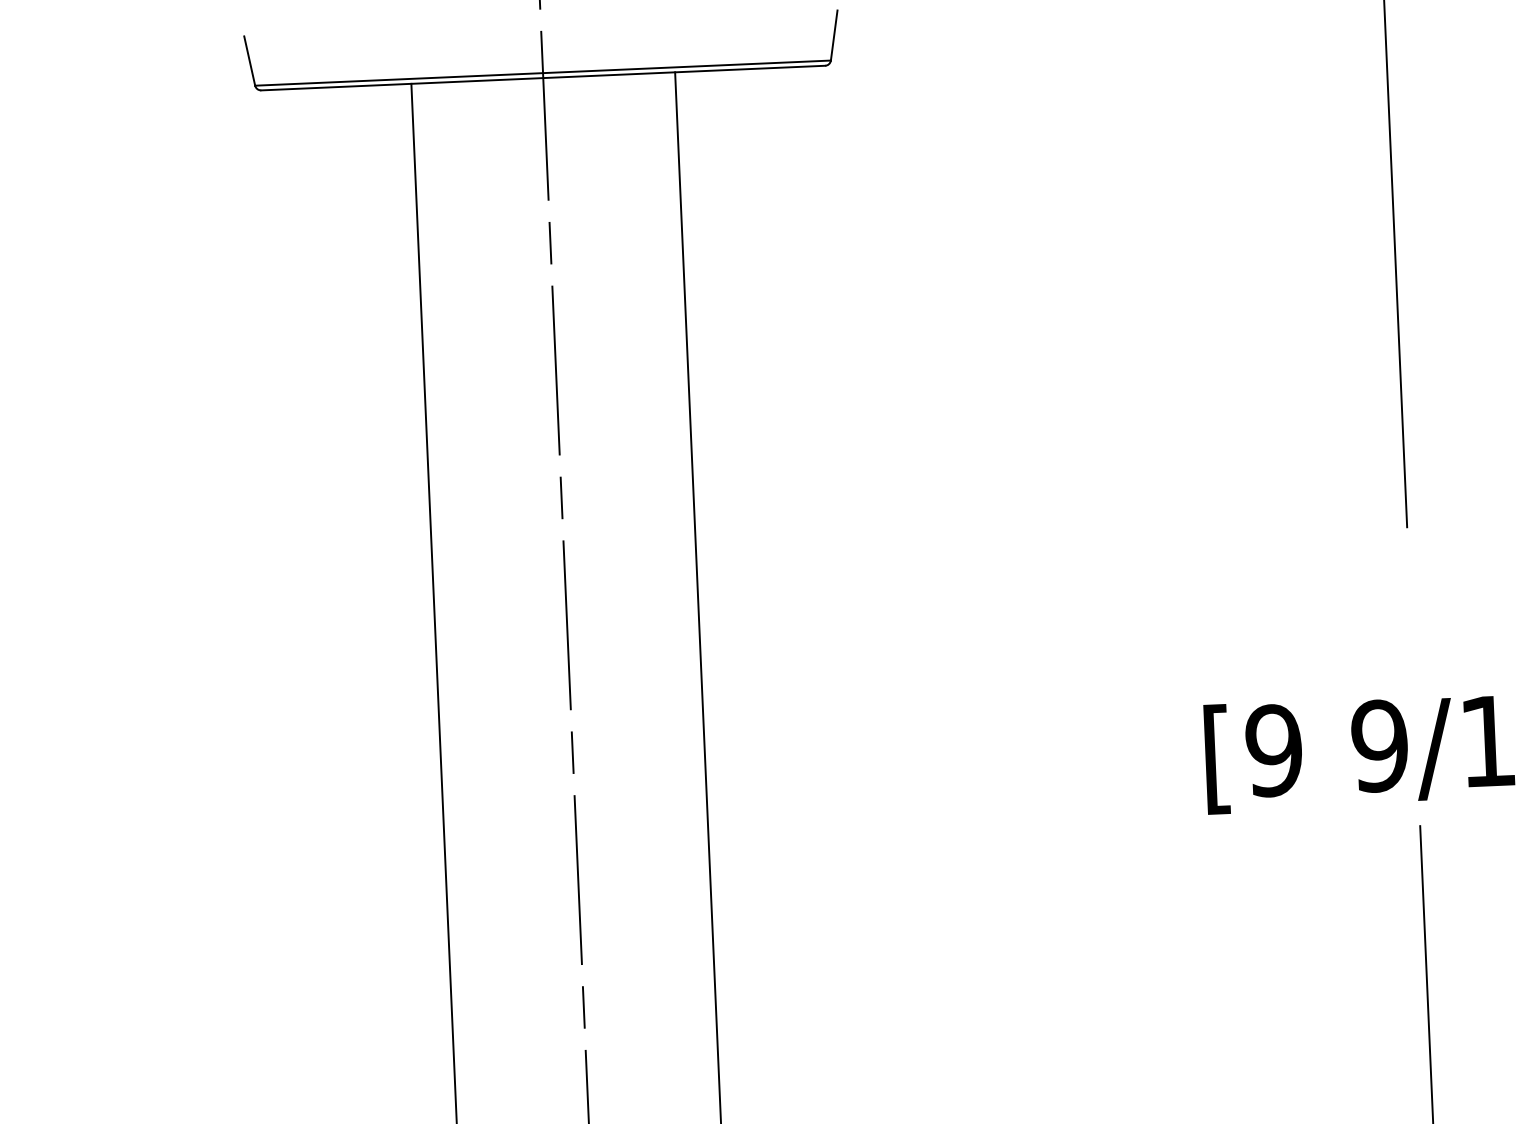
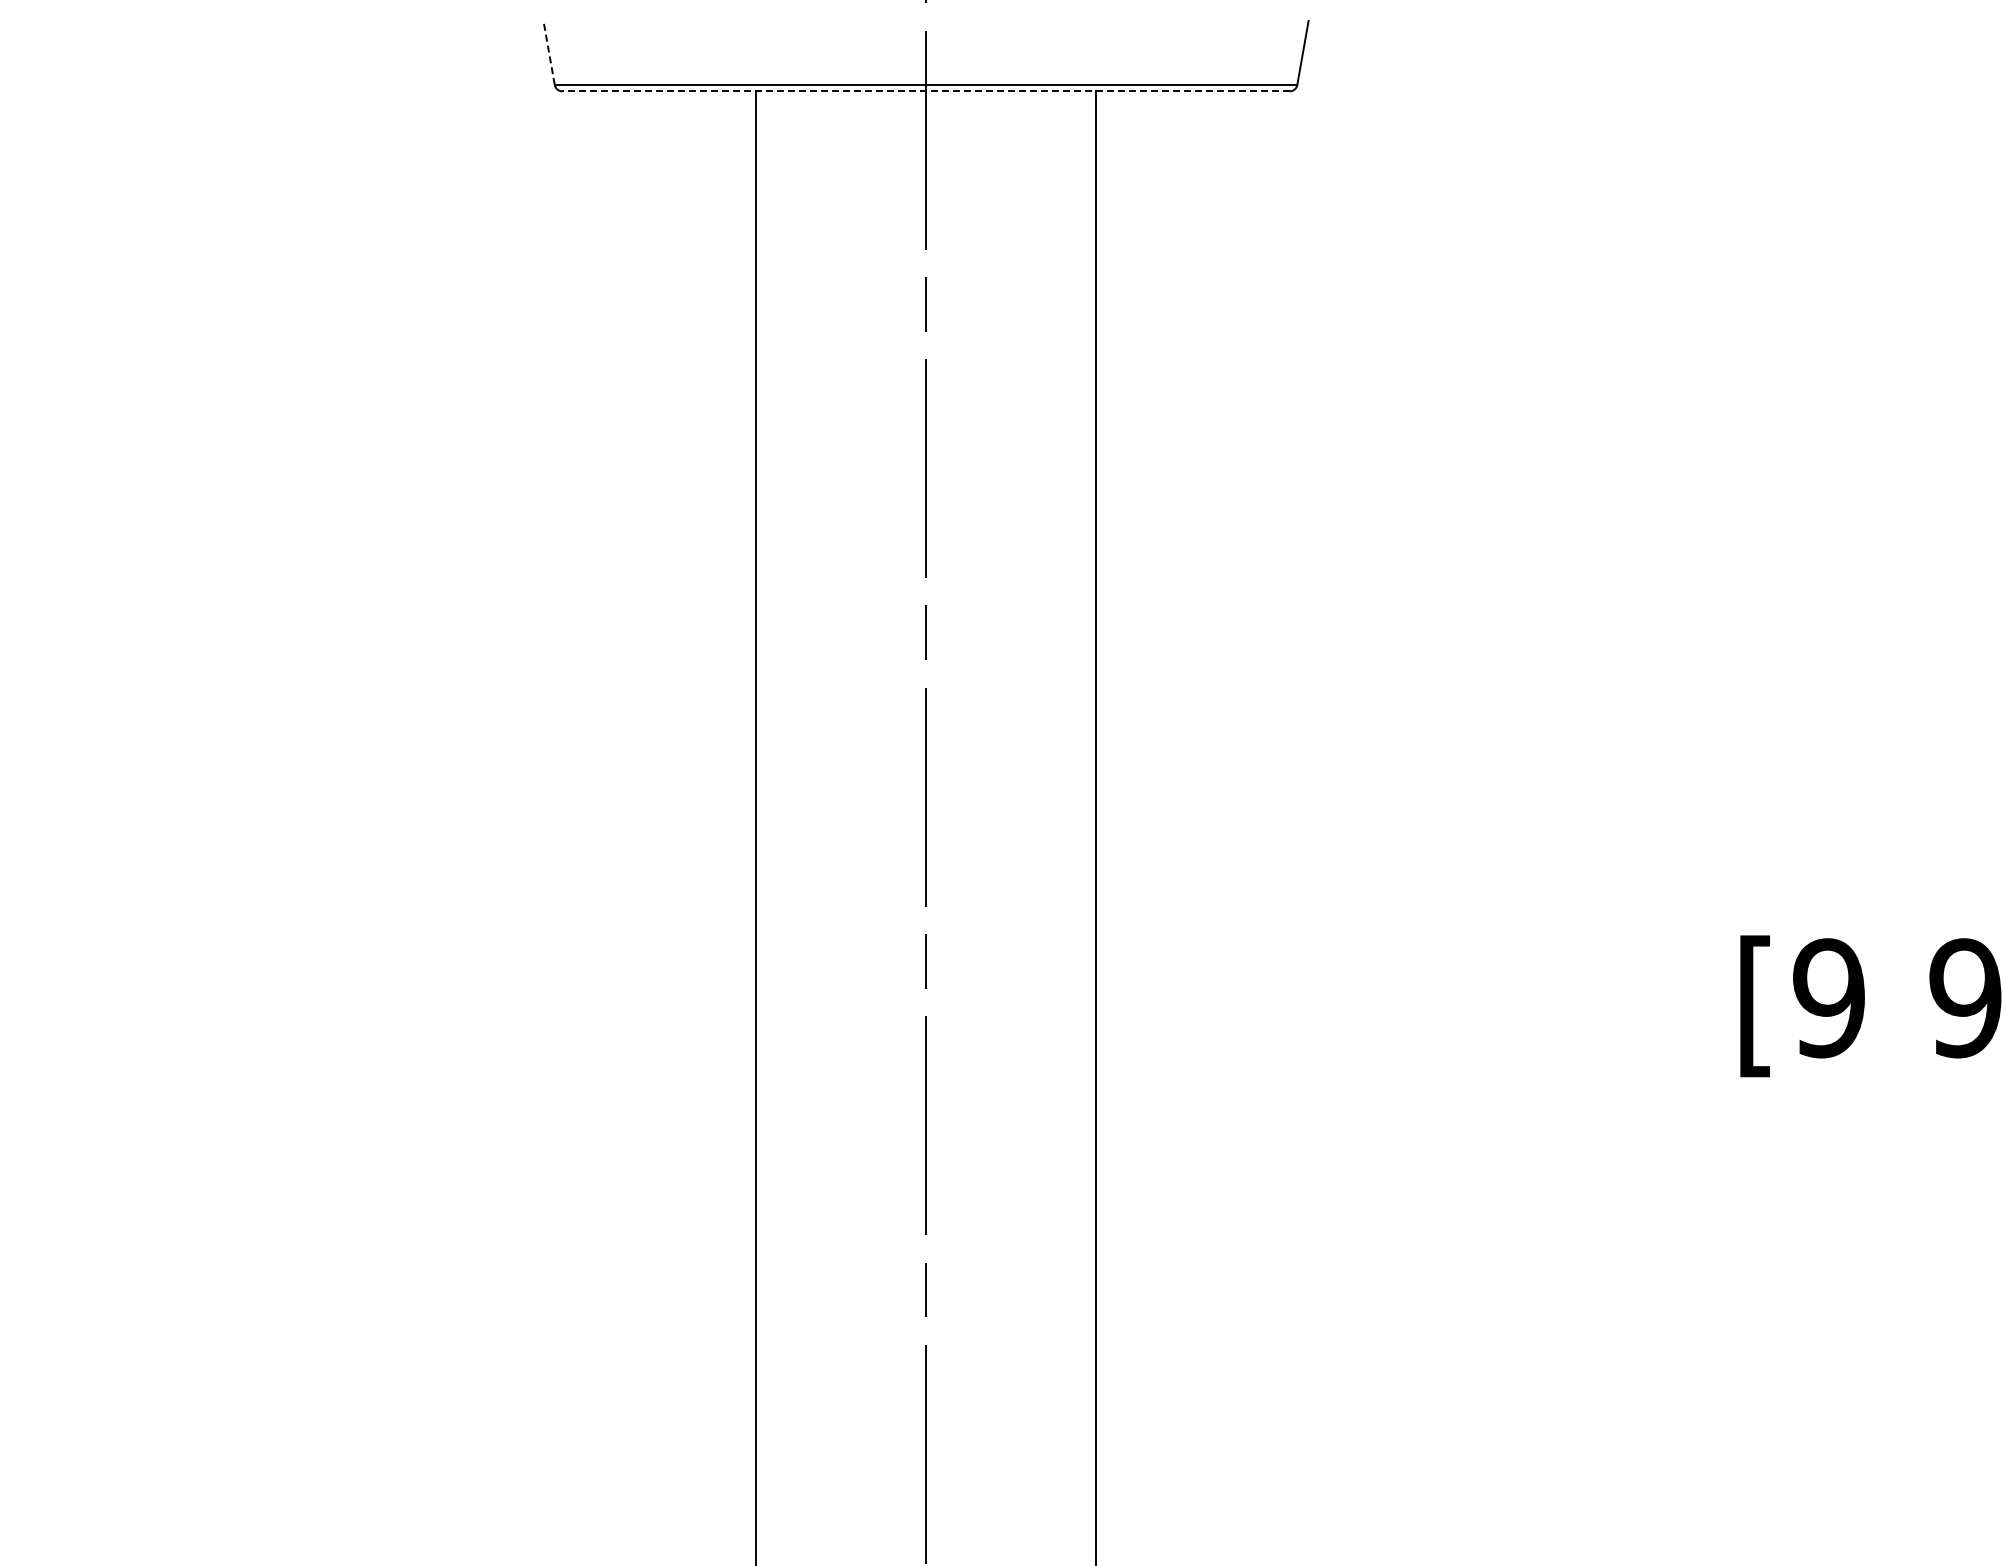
line: (249, 60) -> (549, 52), solid -> dashed
line: (543, 78) -> (926, 91), solid -> dashed

